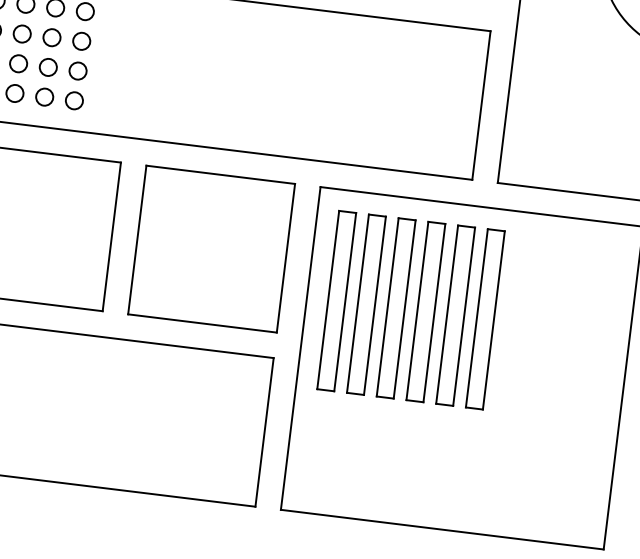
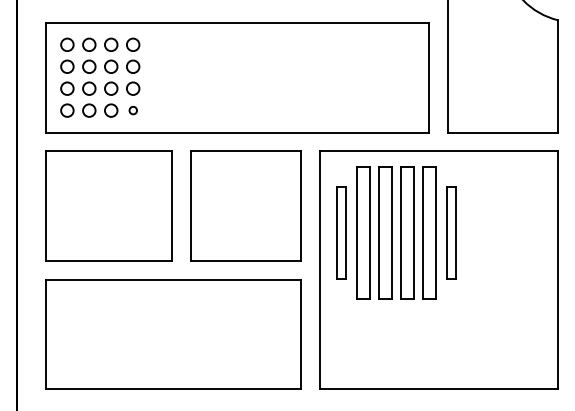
circle: (74, 100) -> (133, 110), size x0.6
part: (336, 300) -> (341, 232), size x0.7
part: (485, 319) -> (451, 232), size x0.7

